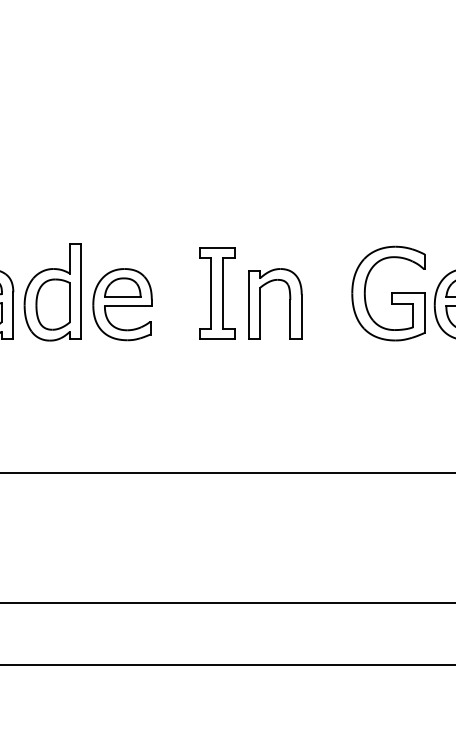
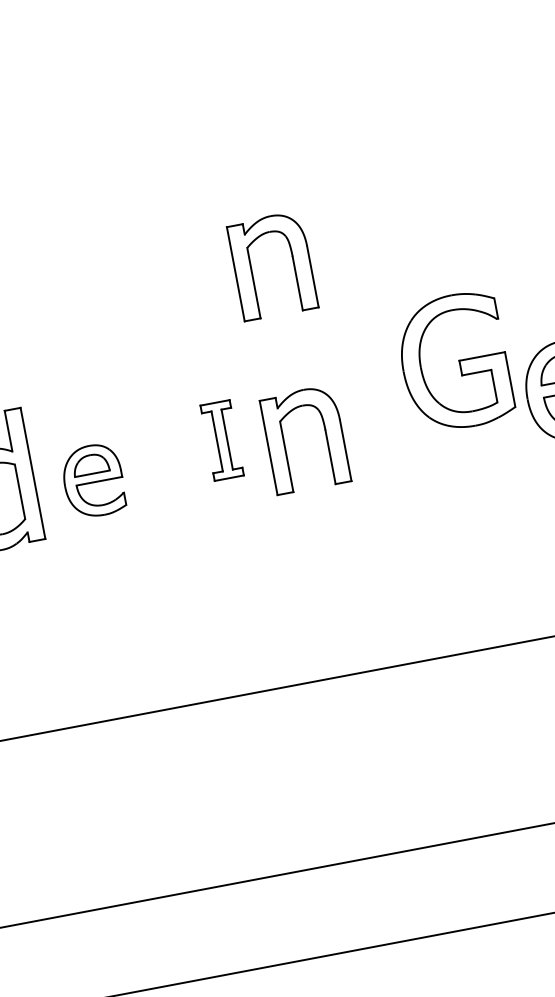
part: (289, 178) -> (292, 261), added
part: (217, 293) -> (222, 440), size x0.6
part: (388, 293) -> (453, 362), moved
part: (122, 304) -> (93, 480), size x0.7

